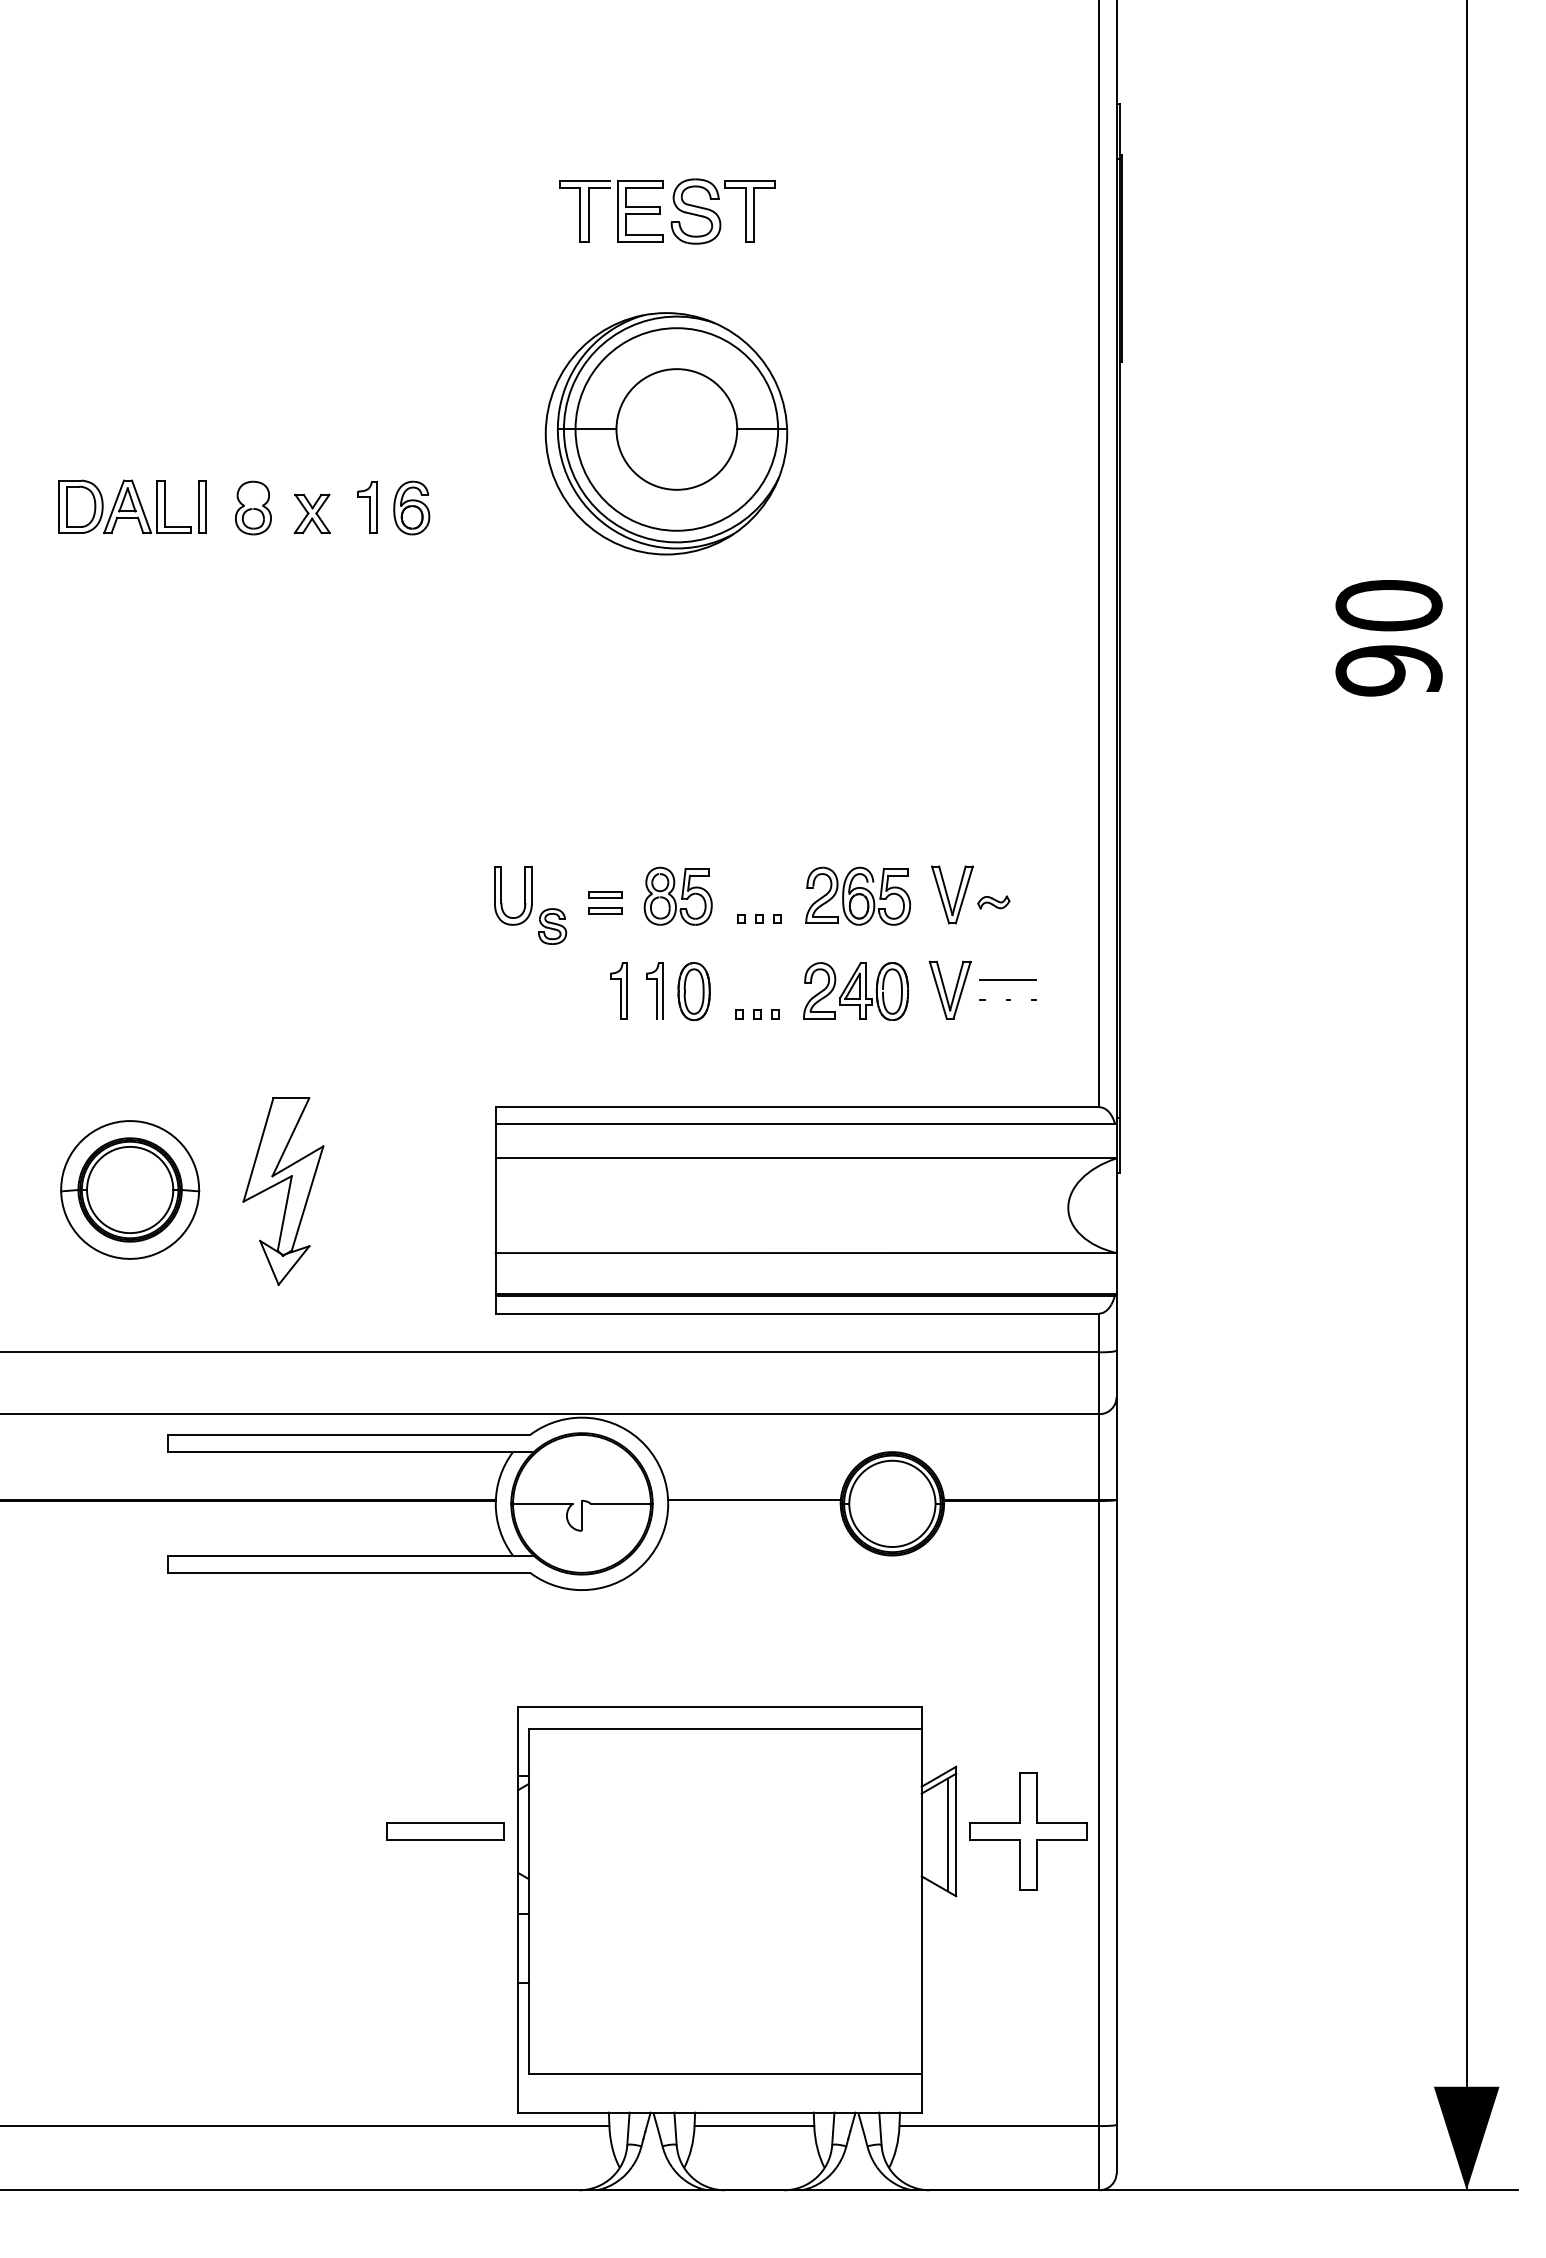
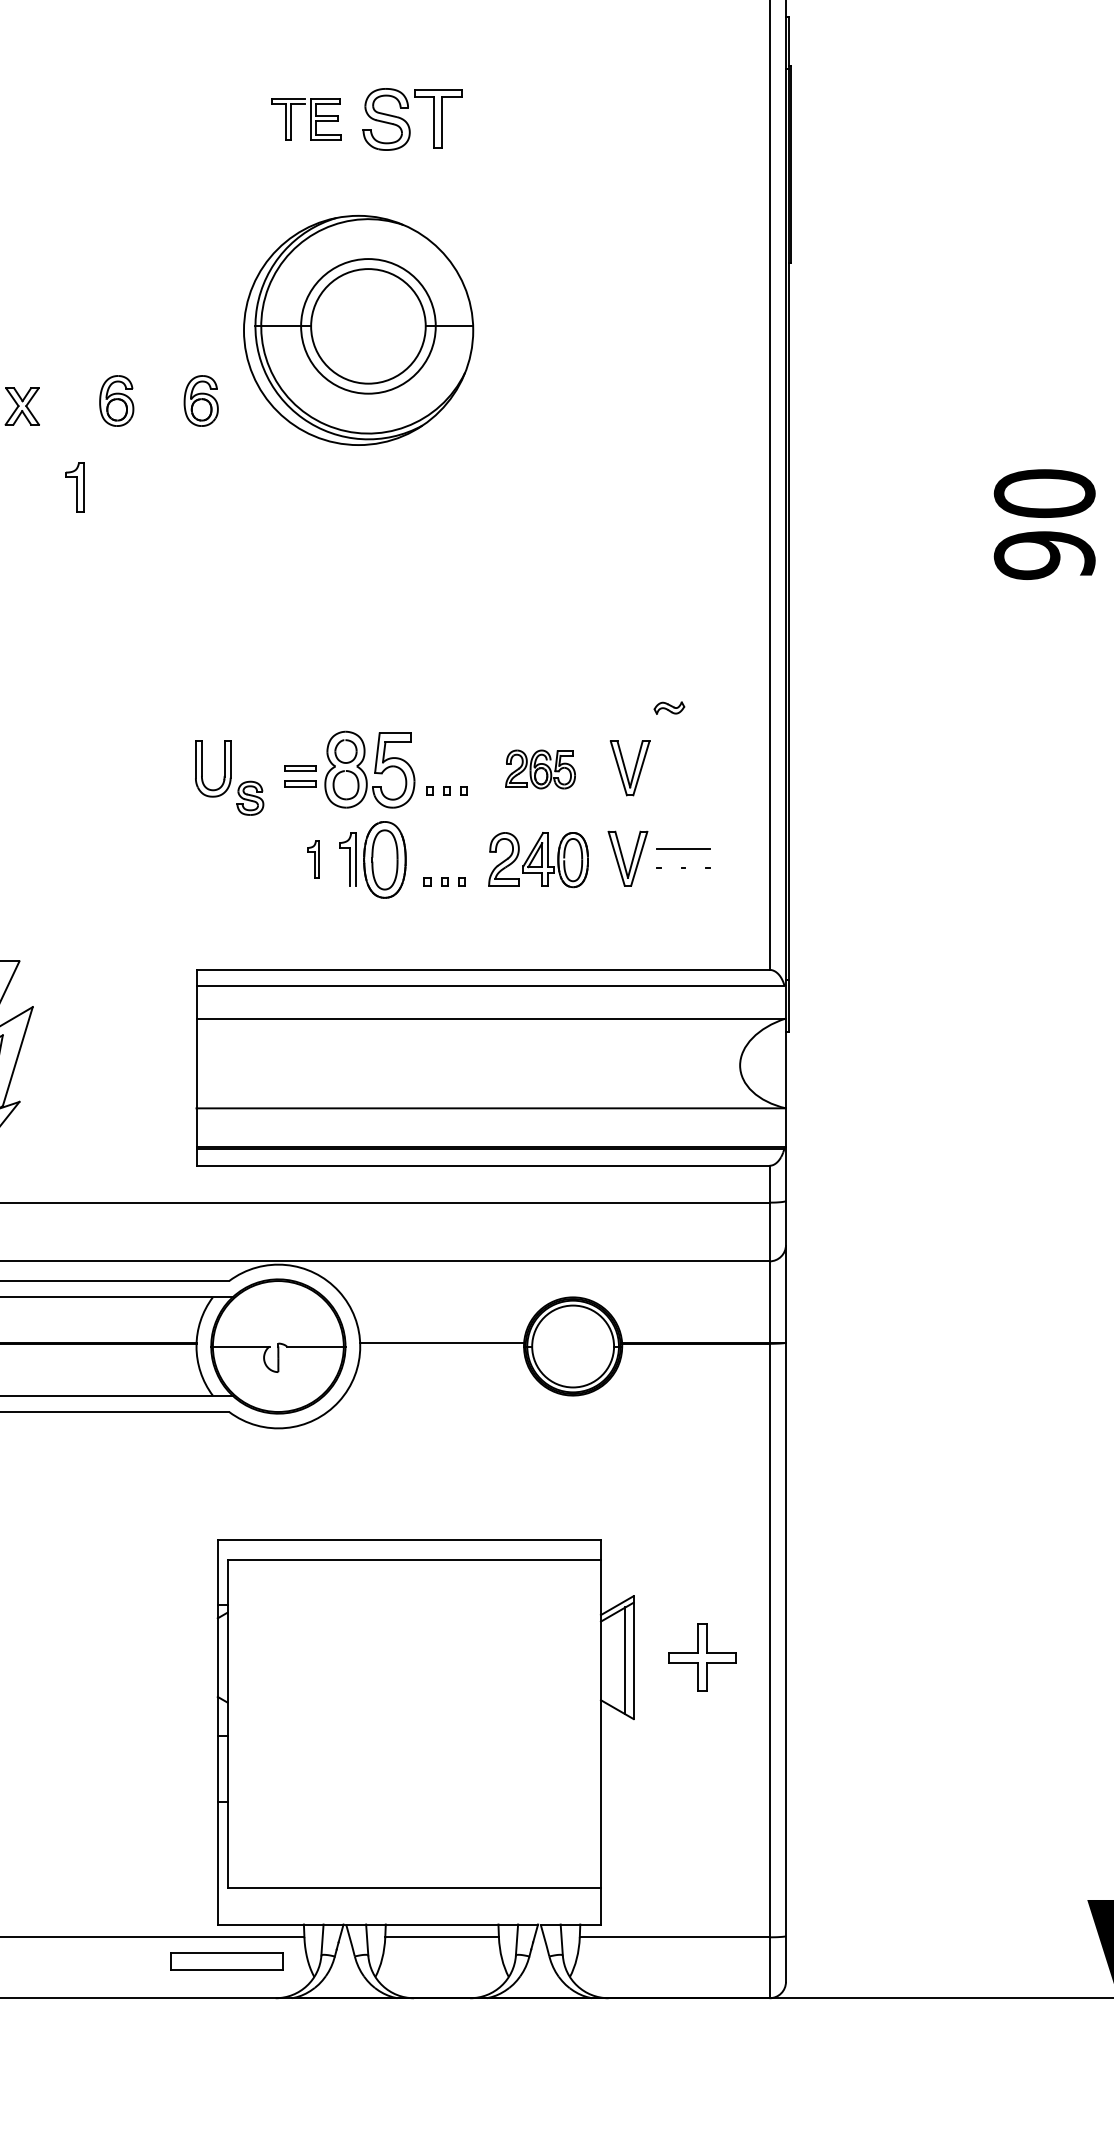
part: (611, 211) -> (306, 119), size x0.7
circle: (676, 429) -> (368, 326), size x0.7
part: (367, 507) -> (74, 487), moved
part: (500, 507) -> (201, 400), added
part: (677, 895) -> (369, 768), size x1.4
part: (857, 895) -> (539, 768), size x0.7
part: (993, 902) -> (669, 708), moved
part: (618, 990) -> (313, 859), size x0.7
part: (693, 991) -> (384, 860), size x1.4
part: (445, 1831) -> (226, 1961), moved
part: (1028, 1831) -> (702, 1657), size x0.6

